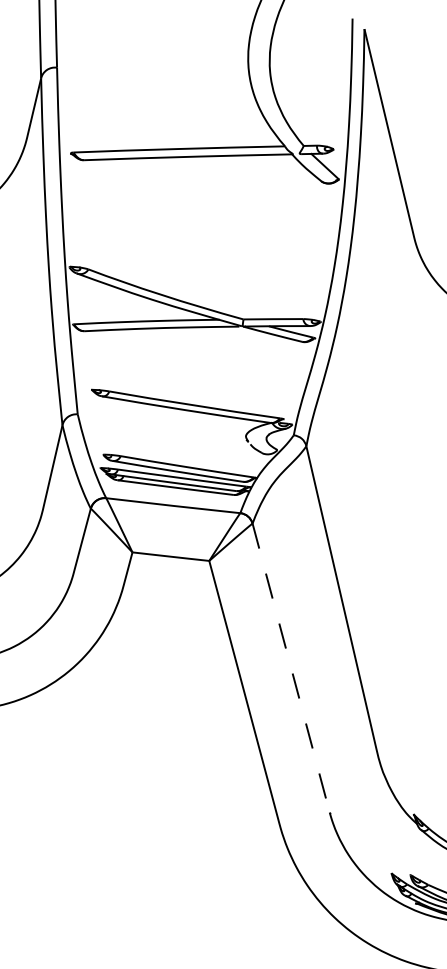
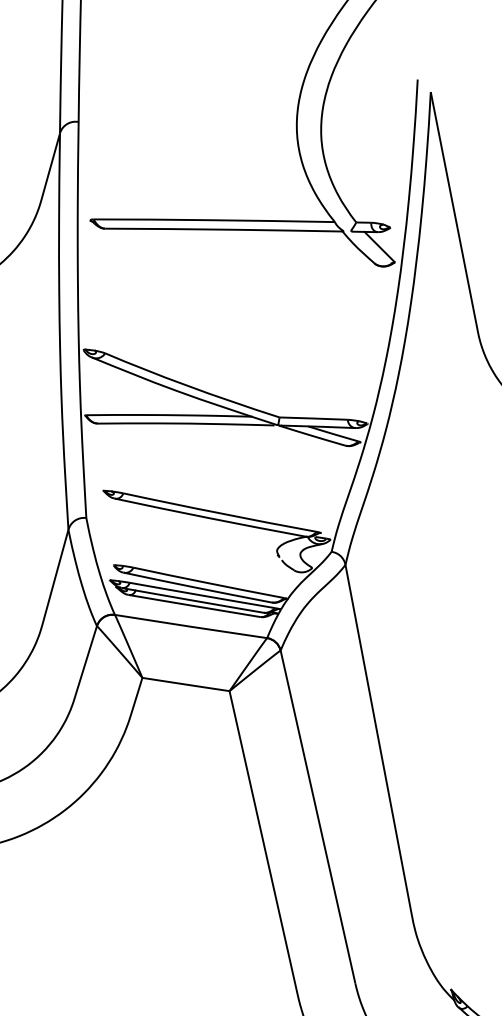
line: (291, 667) -> (318, 816), dashed -> solid

